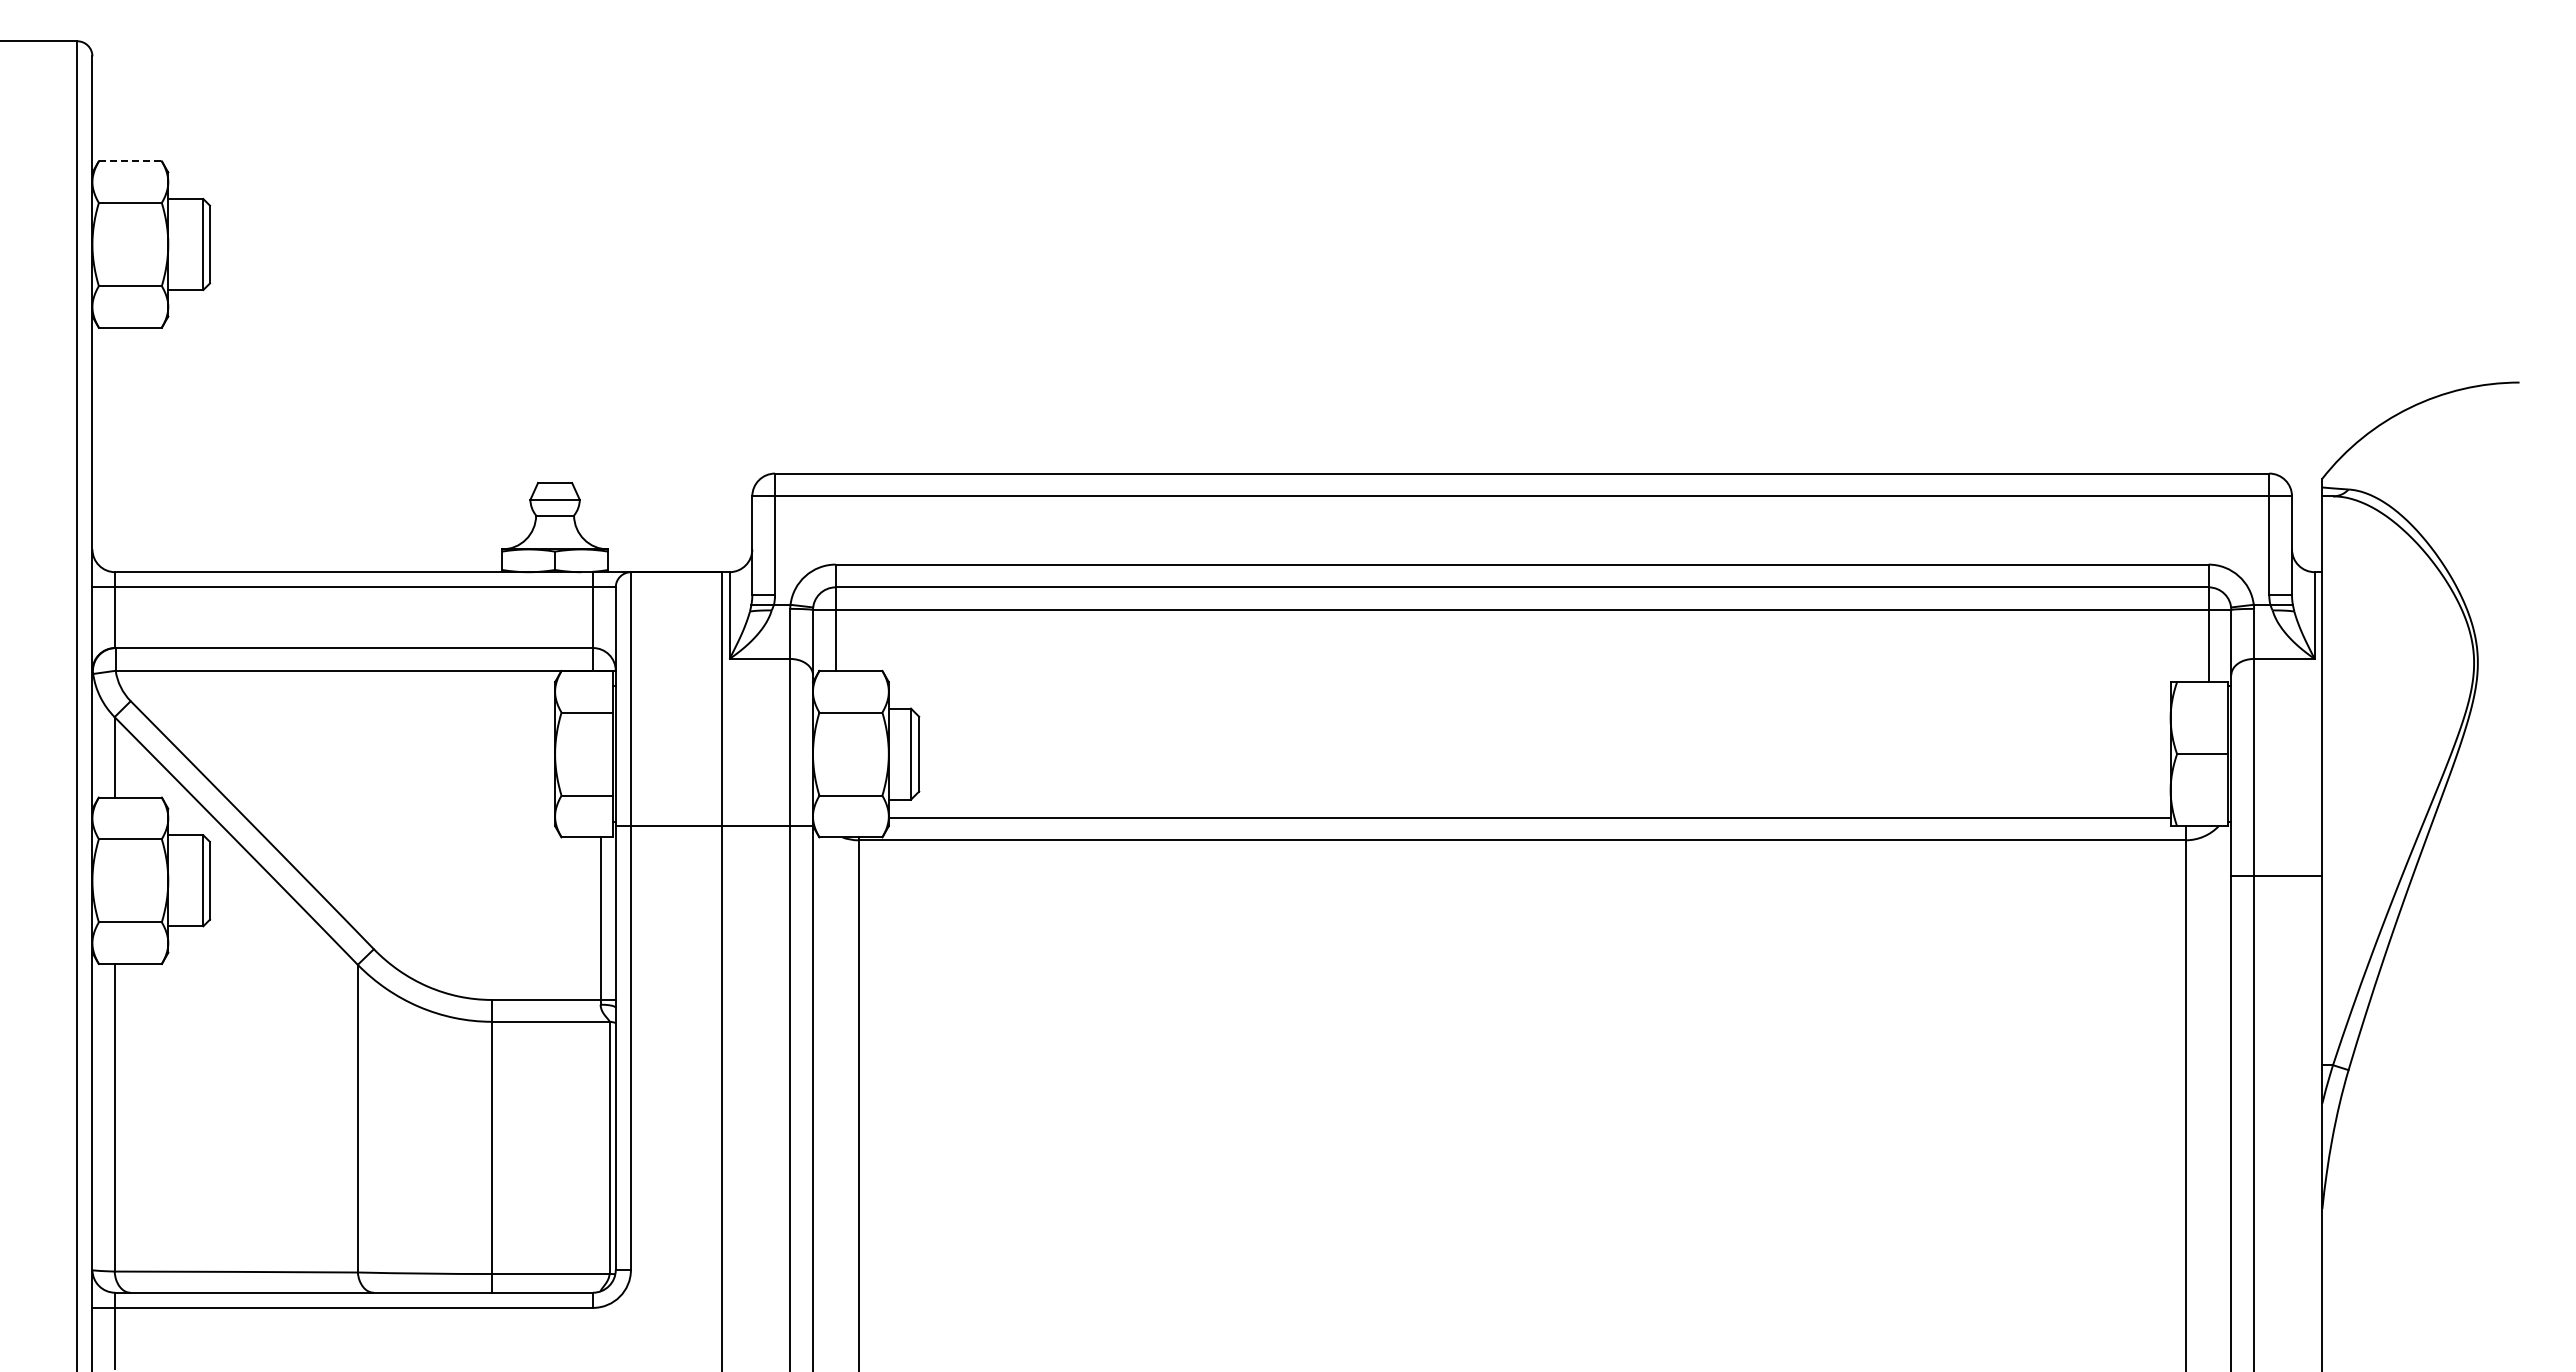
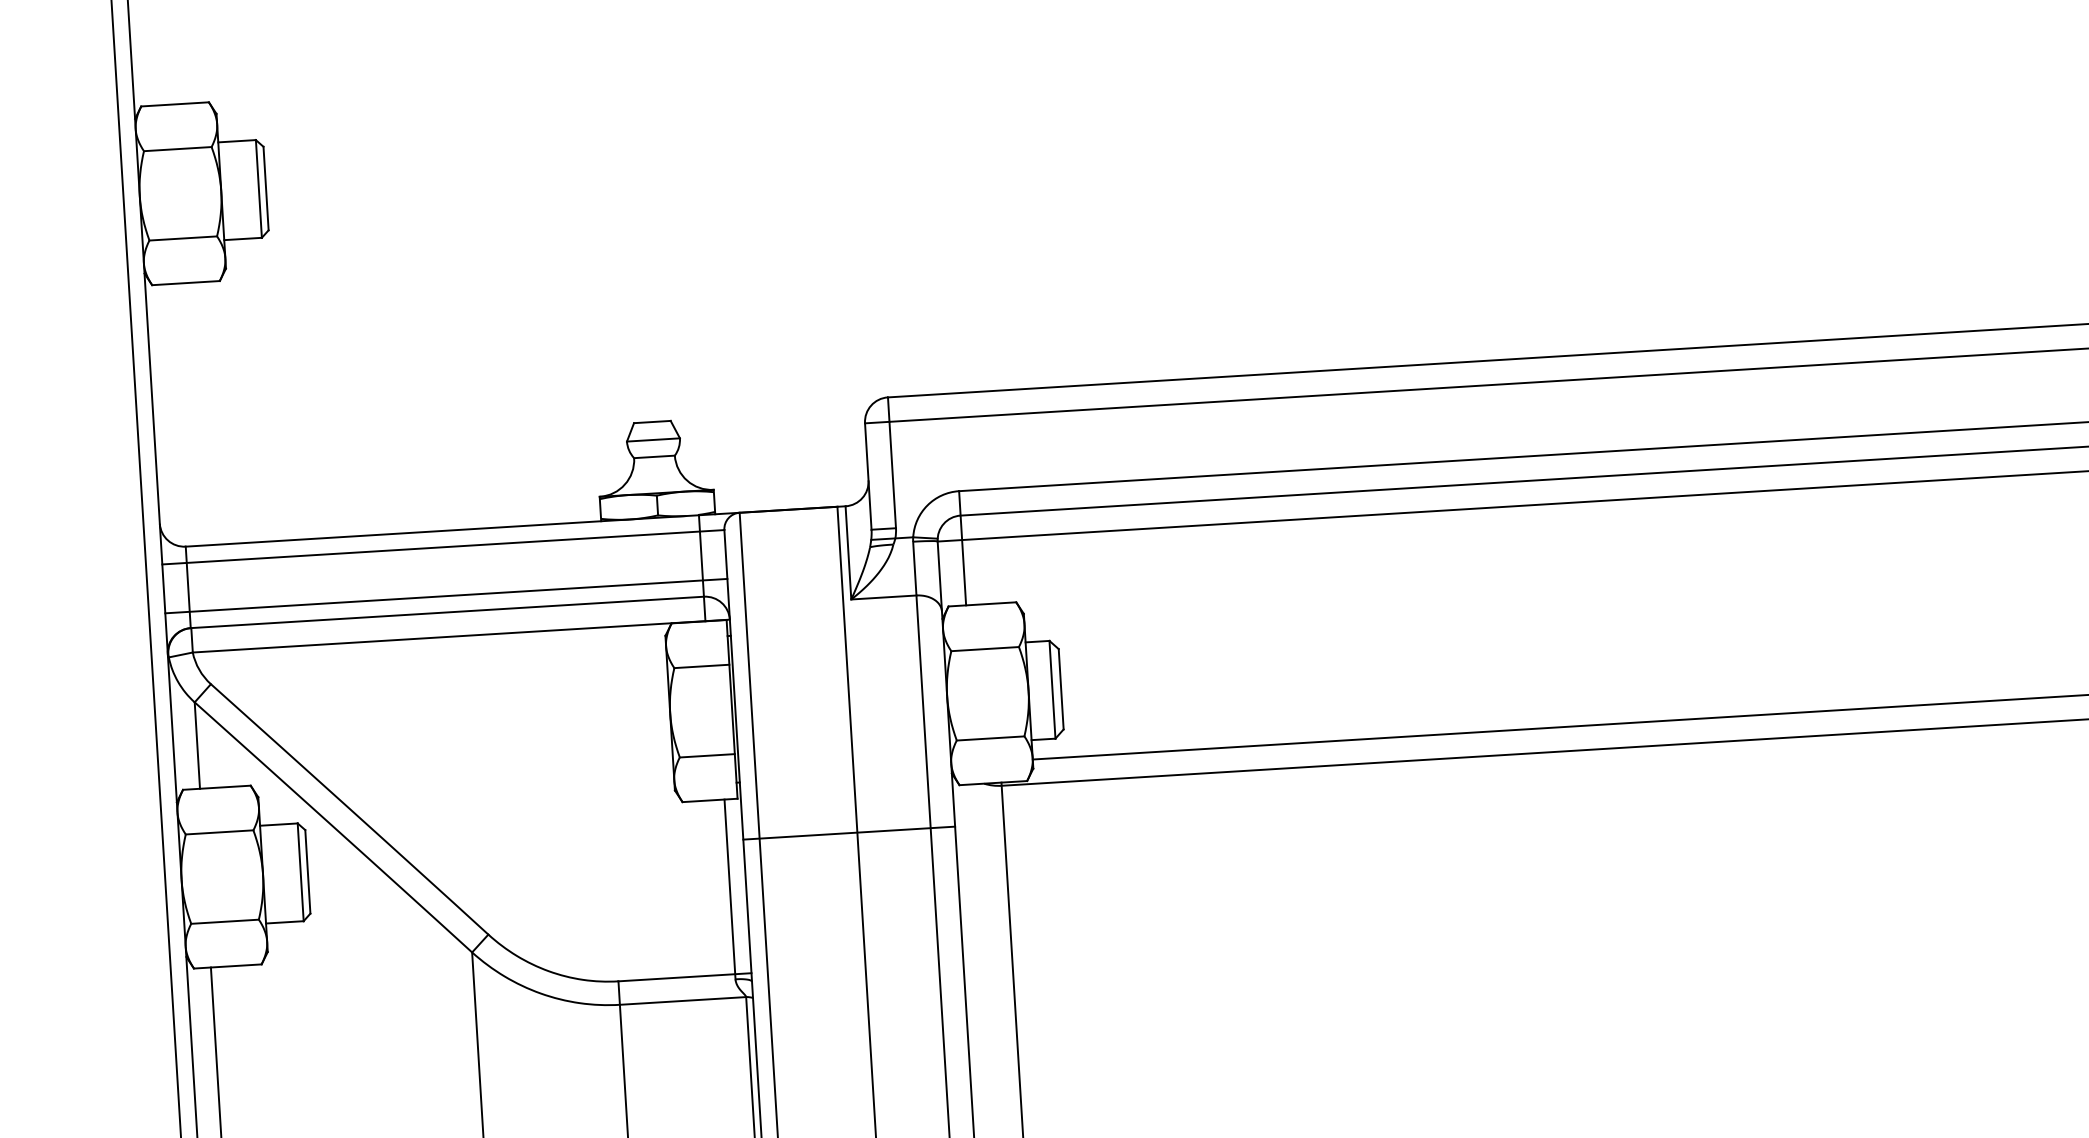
line: (130, 161) -> (175, 104), dashed -> solid
line: (353, 632) -> (445, 595), added
line: (713, 825) -> (848, 833), moved

